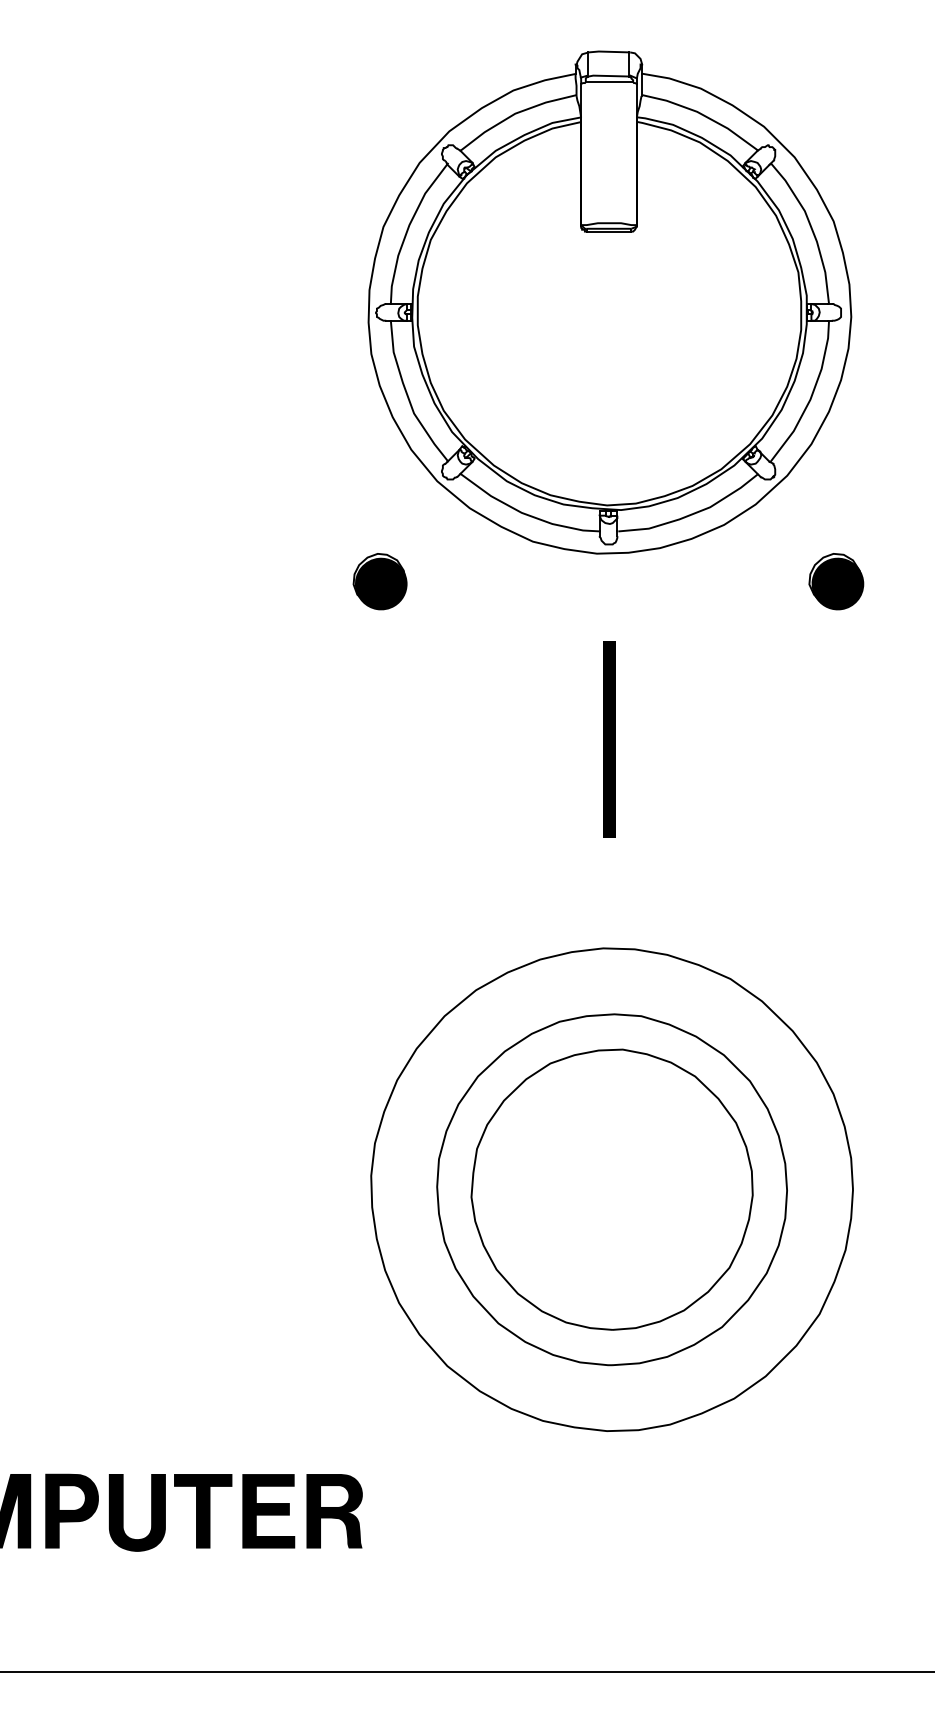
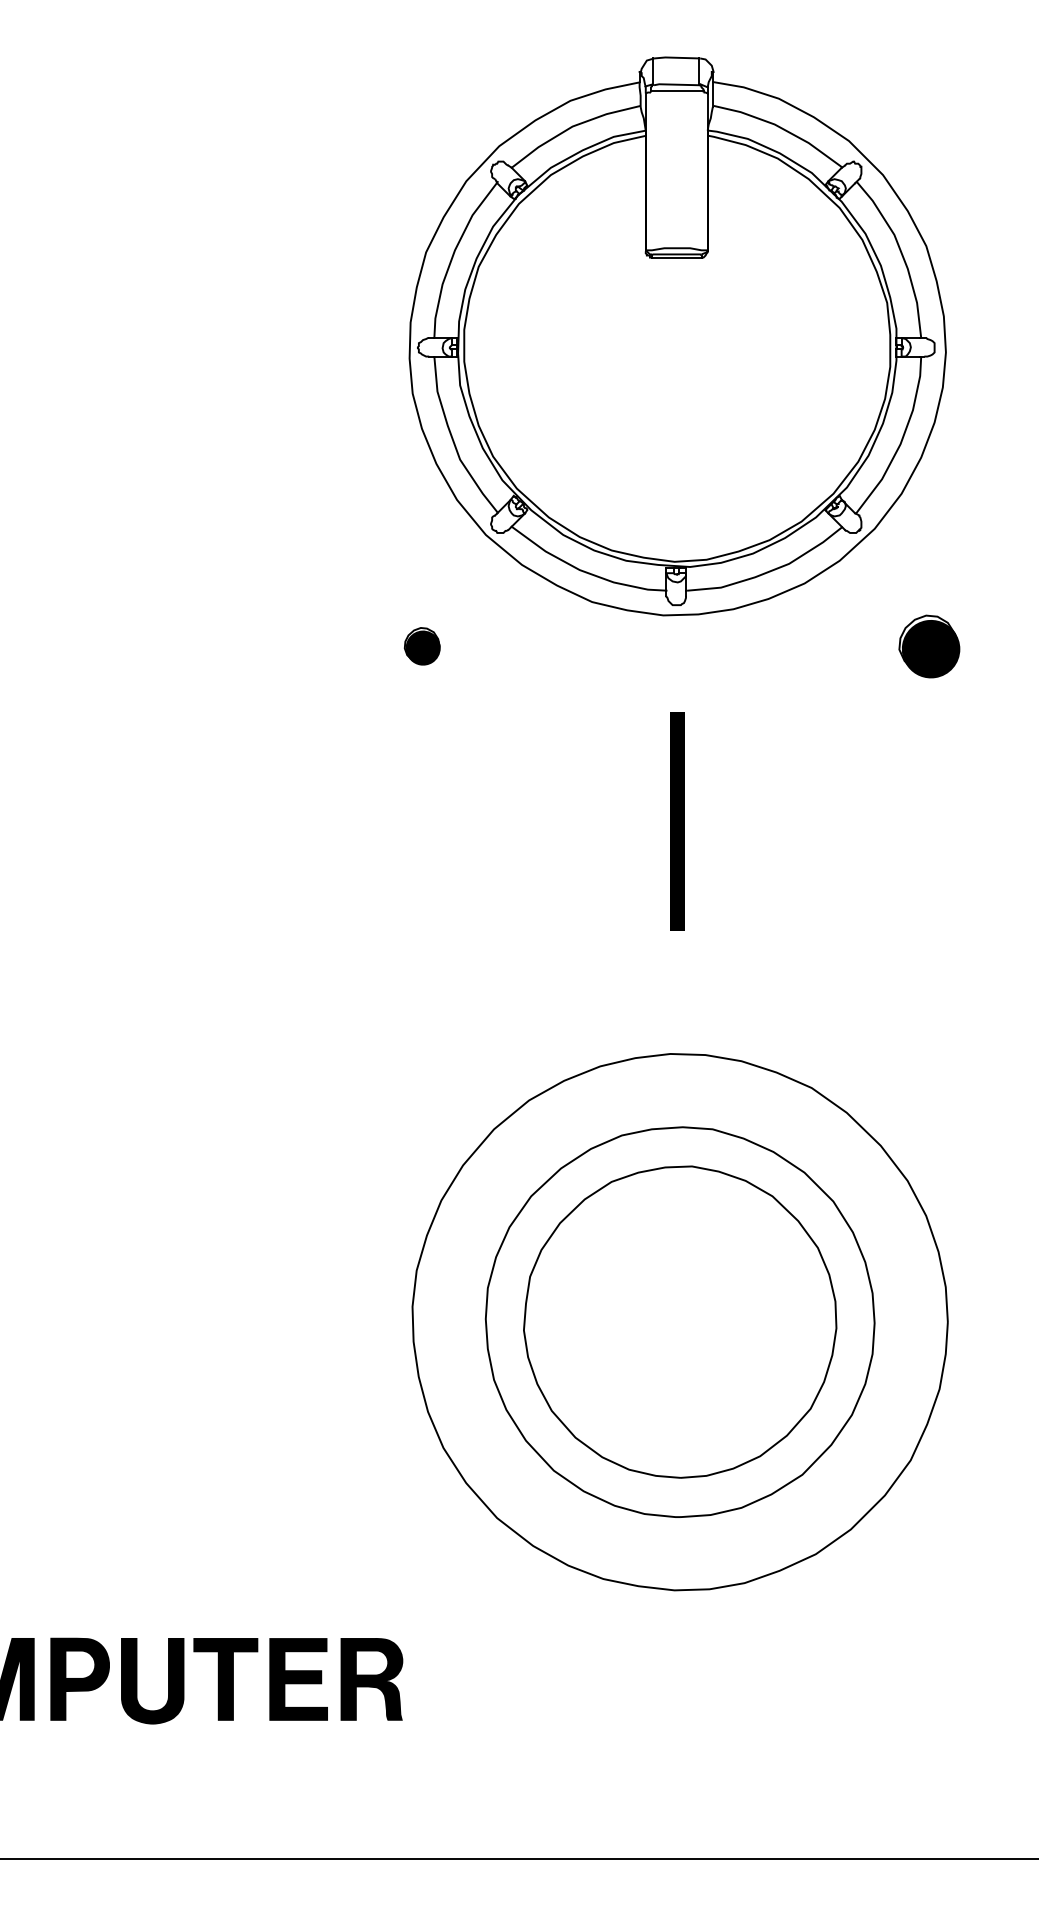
part: (380, 581) -> (422, 646), size x0.6

